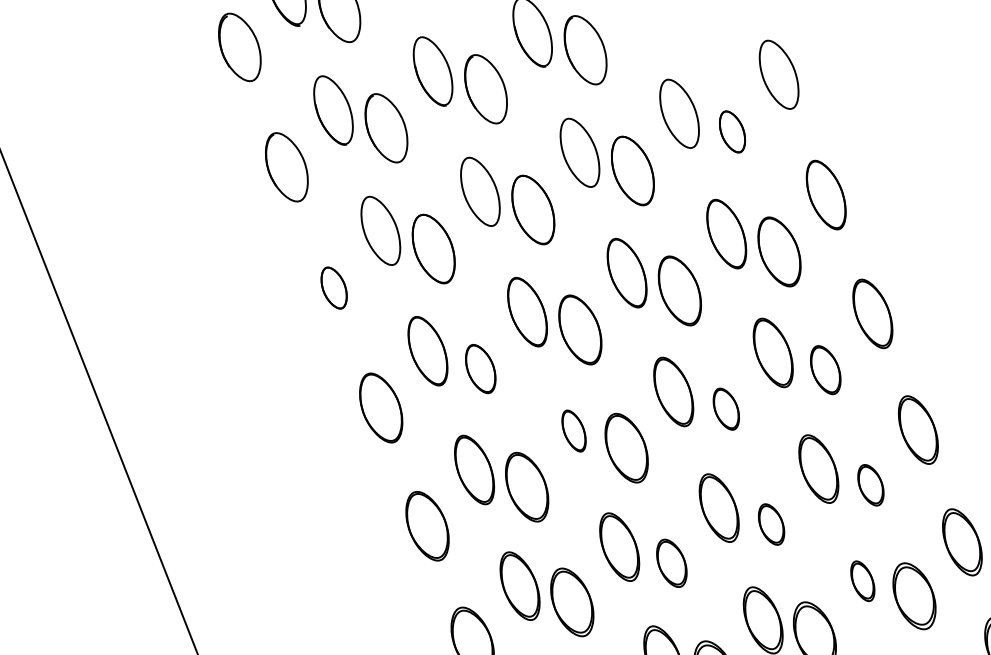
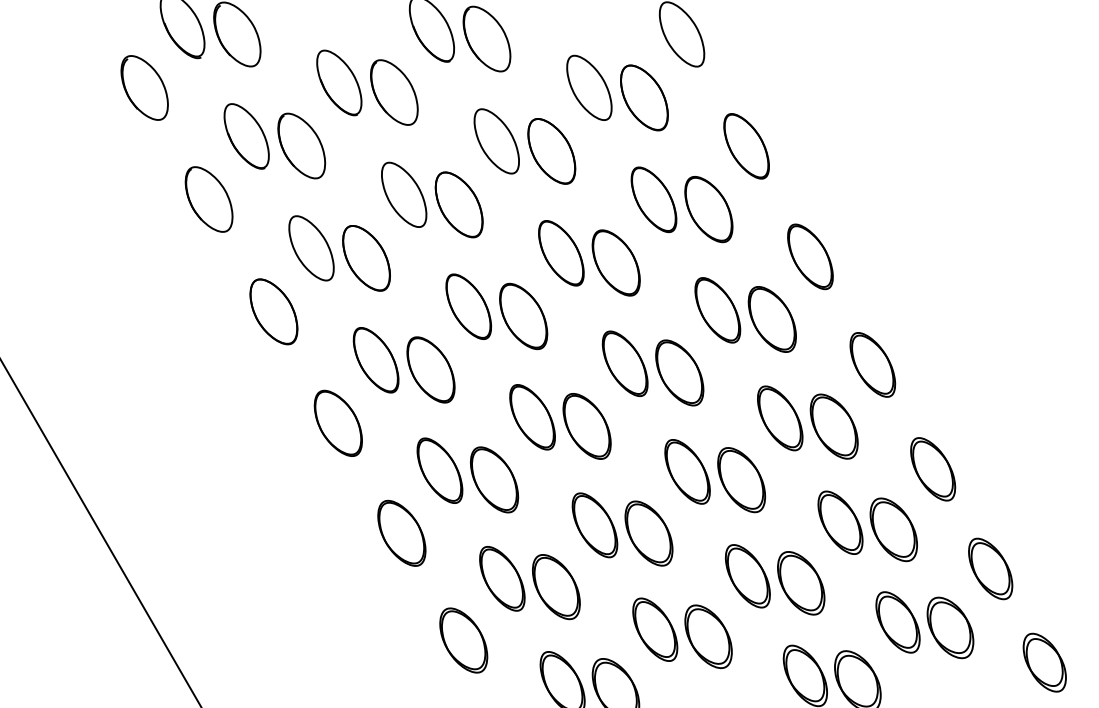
part: (732, 131) -> (644, 97), size x1.67
part: (333, 287) -> (273, 311), size x1.67
part: (480, 368) -> (430, 369), size x1.43
part: (824, 370) -> (771, 319), size x1.43
part: (726, 408) -> (679, 372), size x1.67
part: (574, 431) -> (532, 417), size x1.67
part: (870, 485) -> (833, 426), size x1.67
part: (771, 524) -> (741, 480), size x1.67
part: (671, 563) -> (648, 533), size x1.43
part: (862, 581) -> (840, 522), size x1.67

